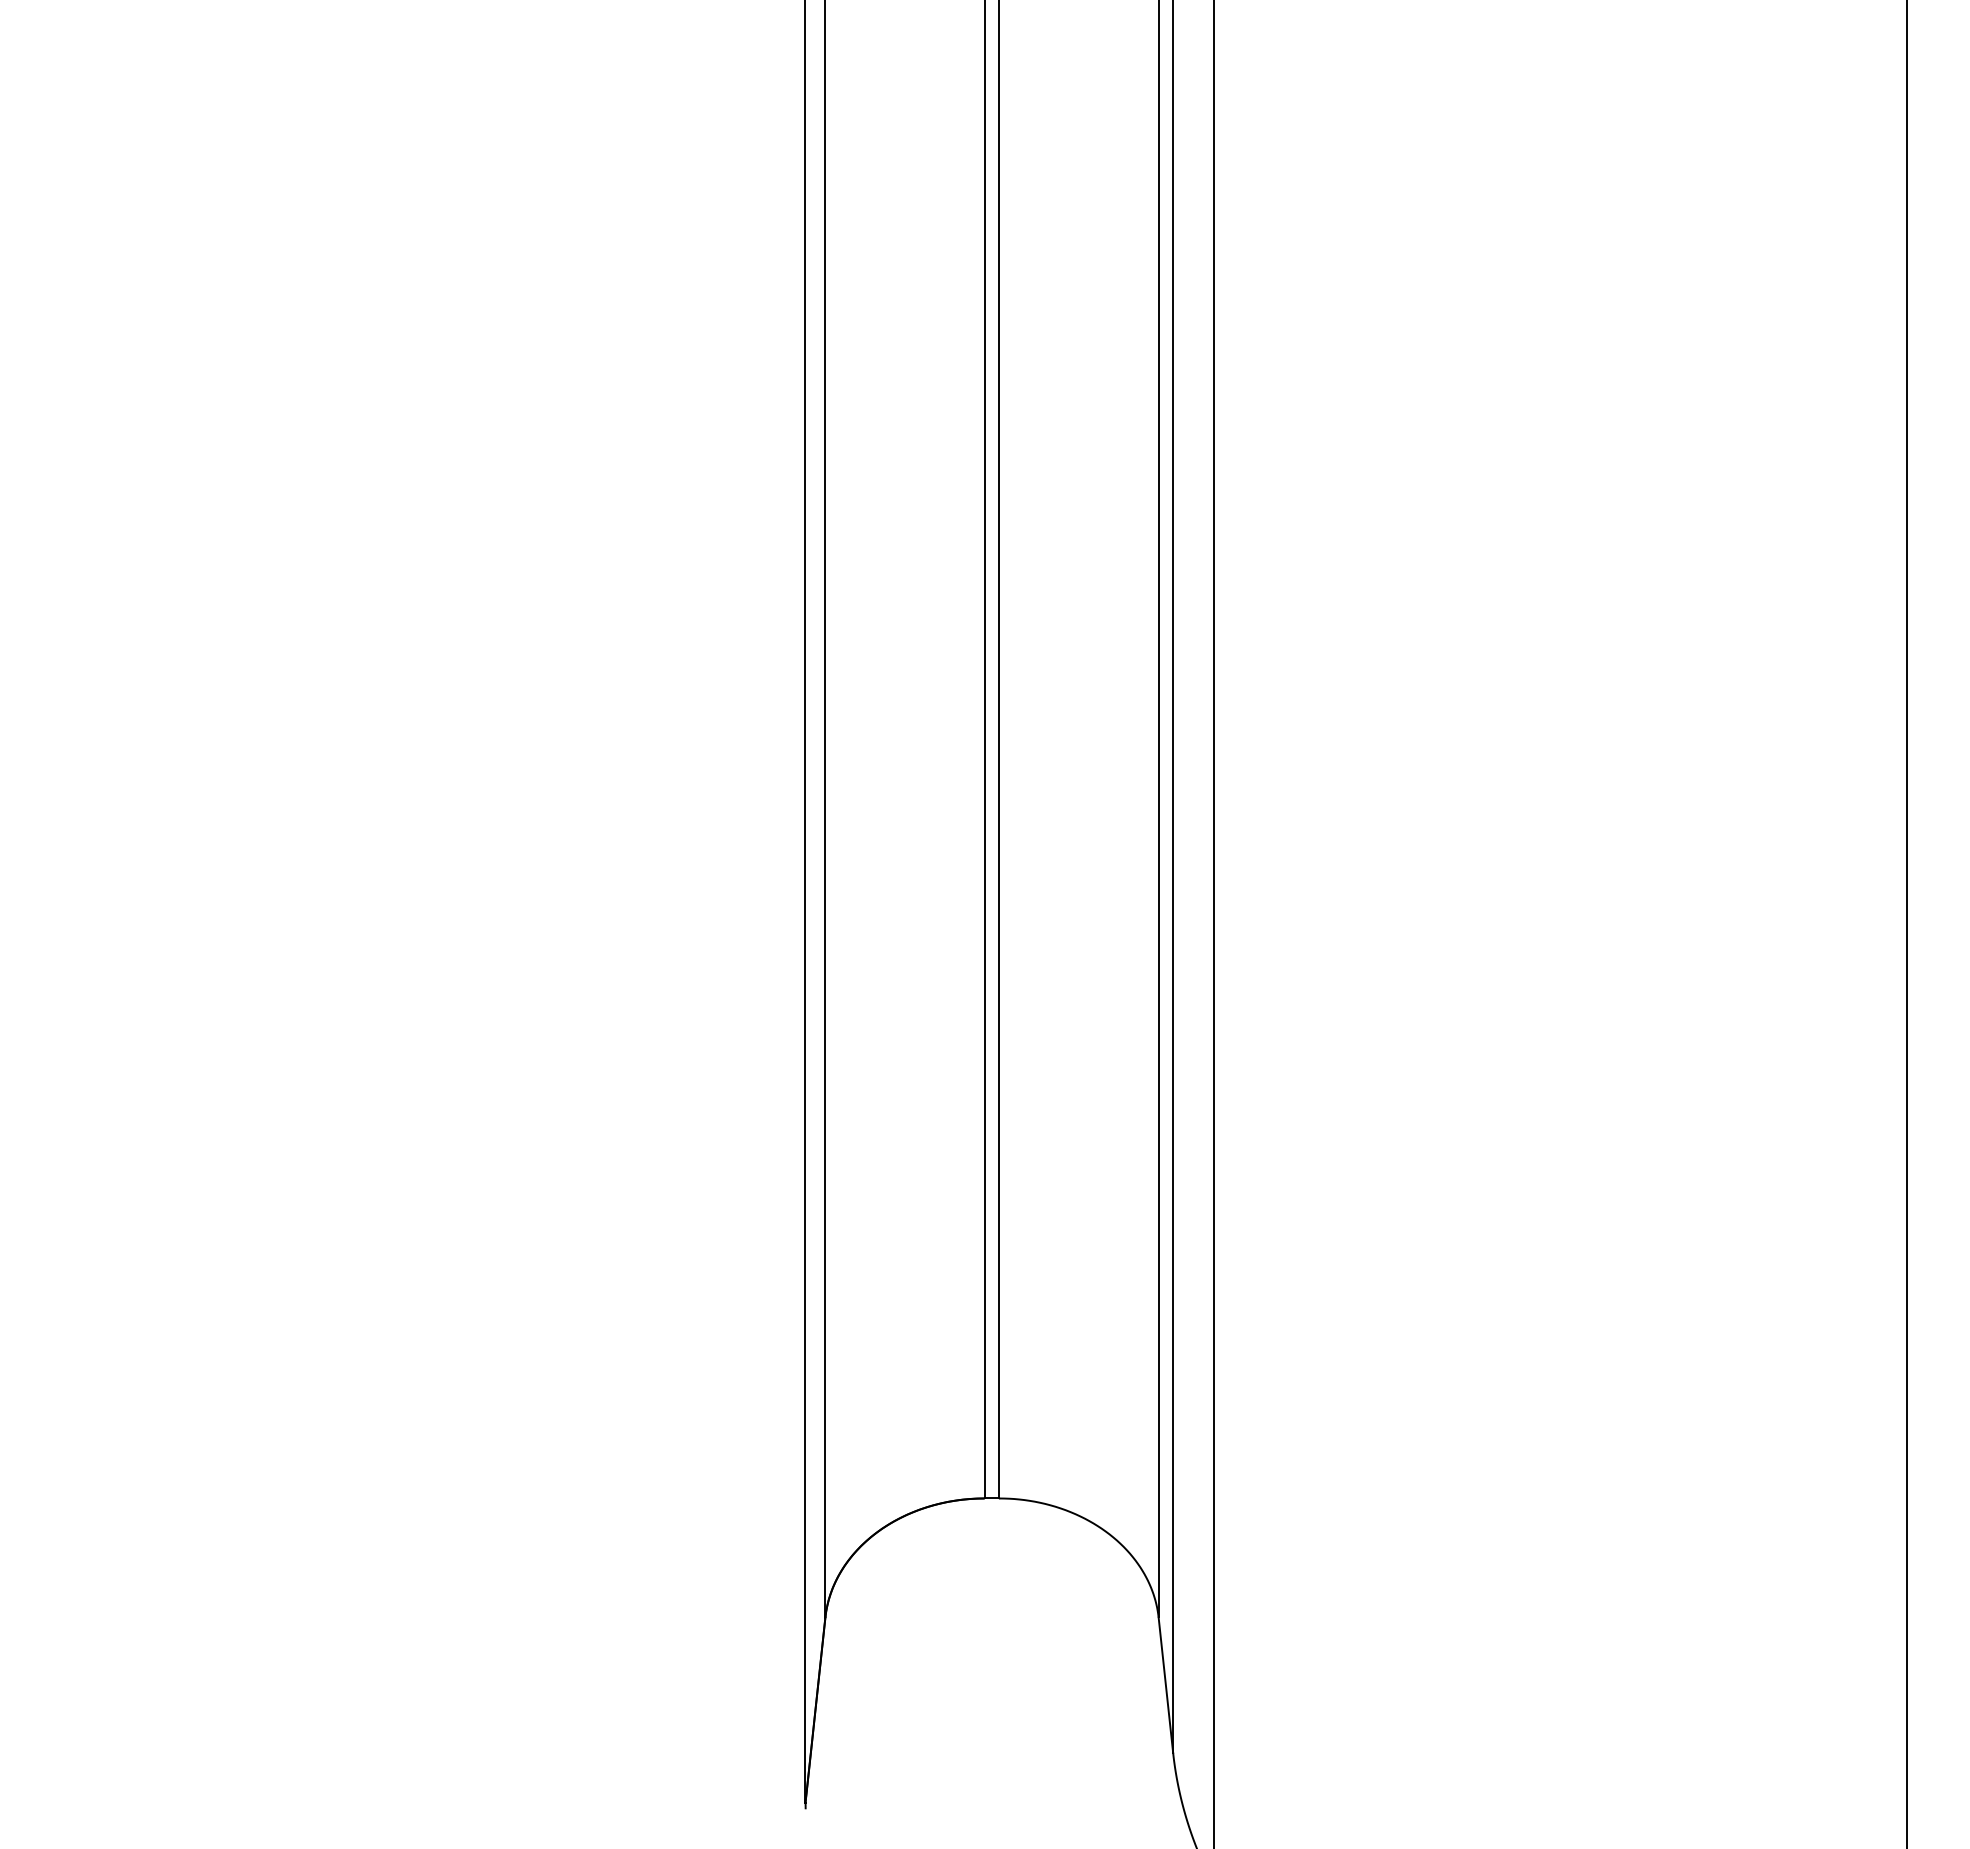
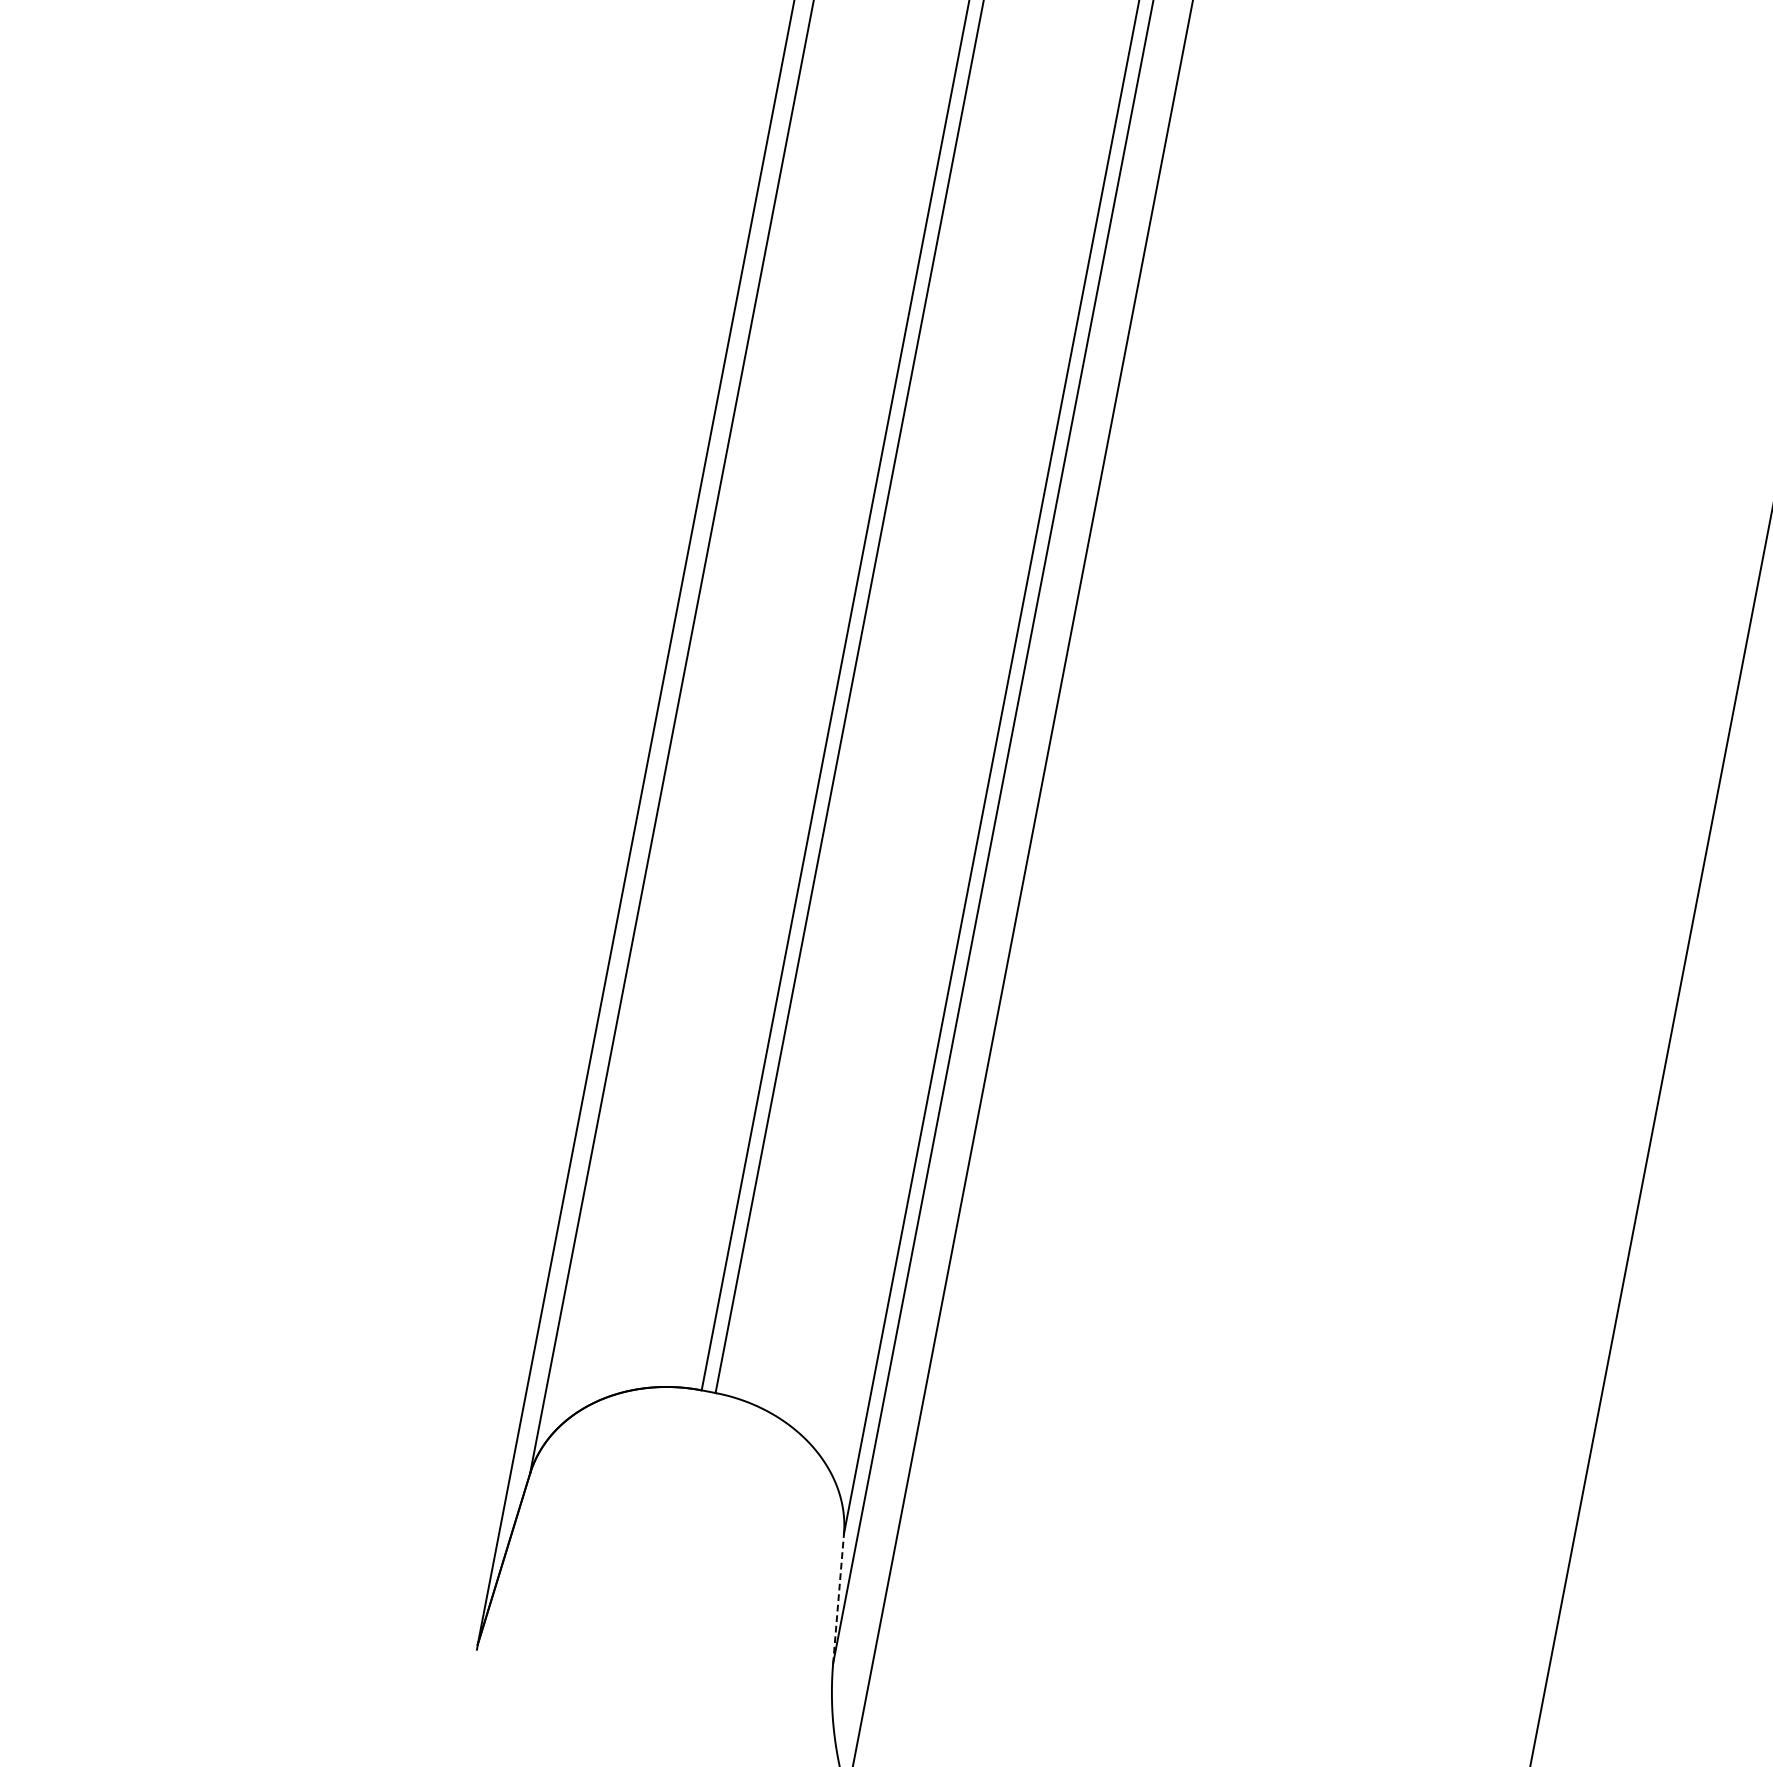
line: (1165, 1684) -> (838, 1598), solid -> dashed

